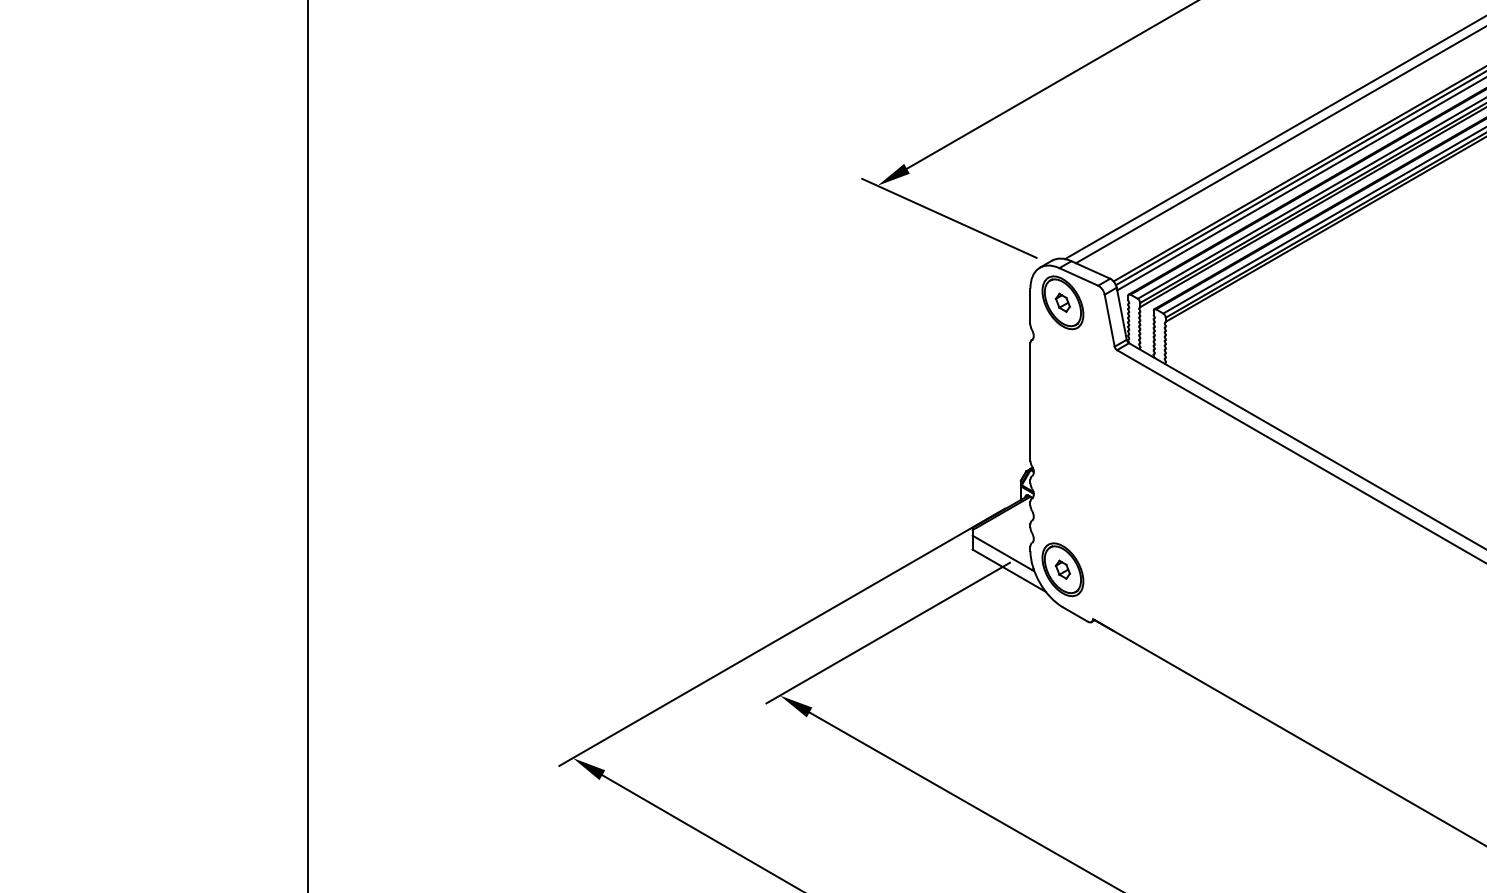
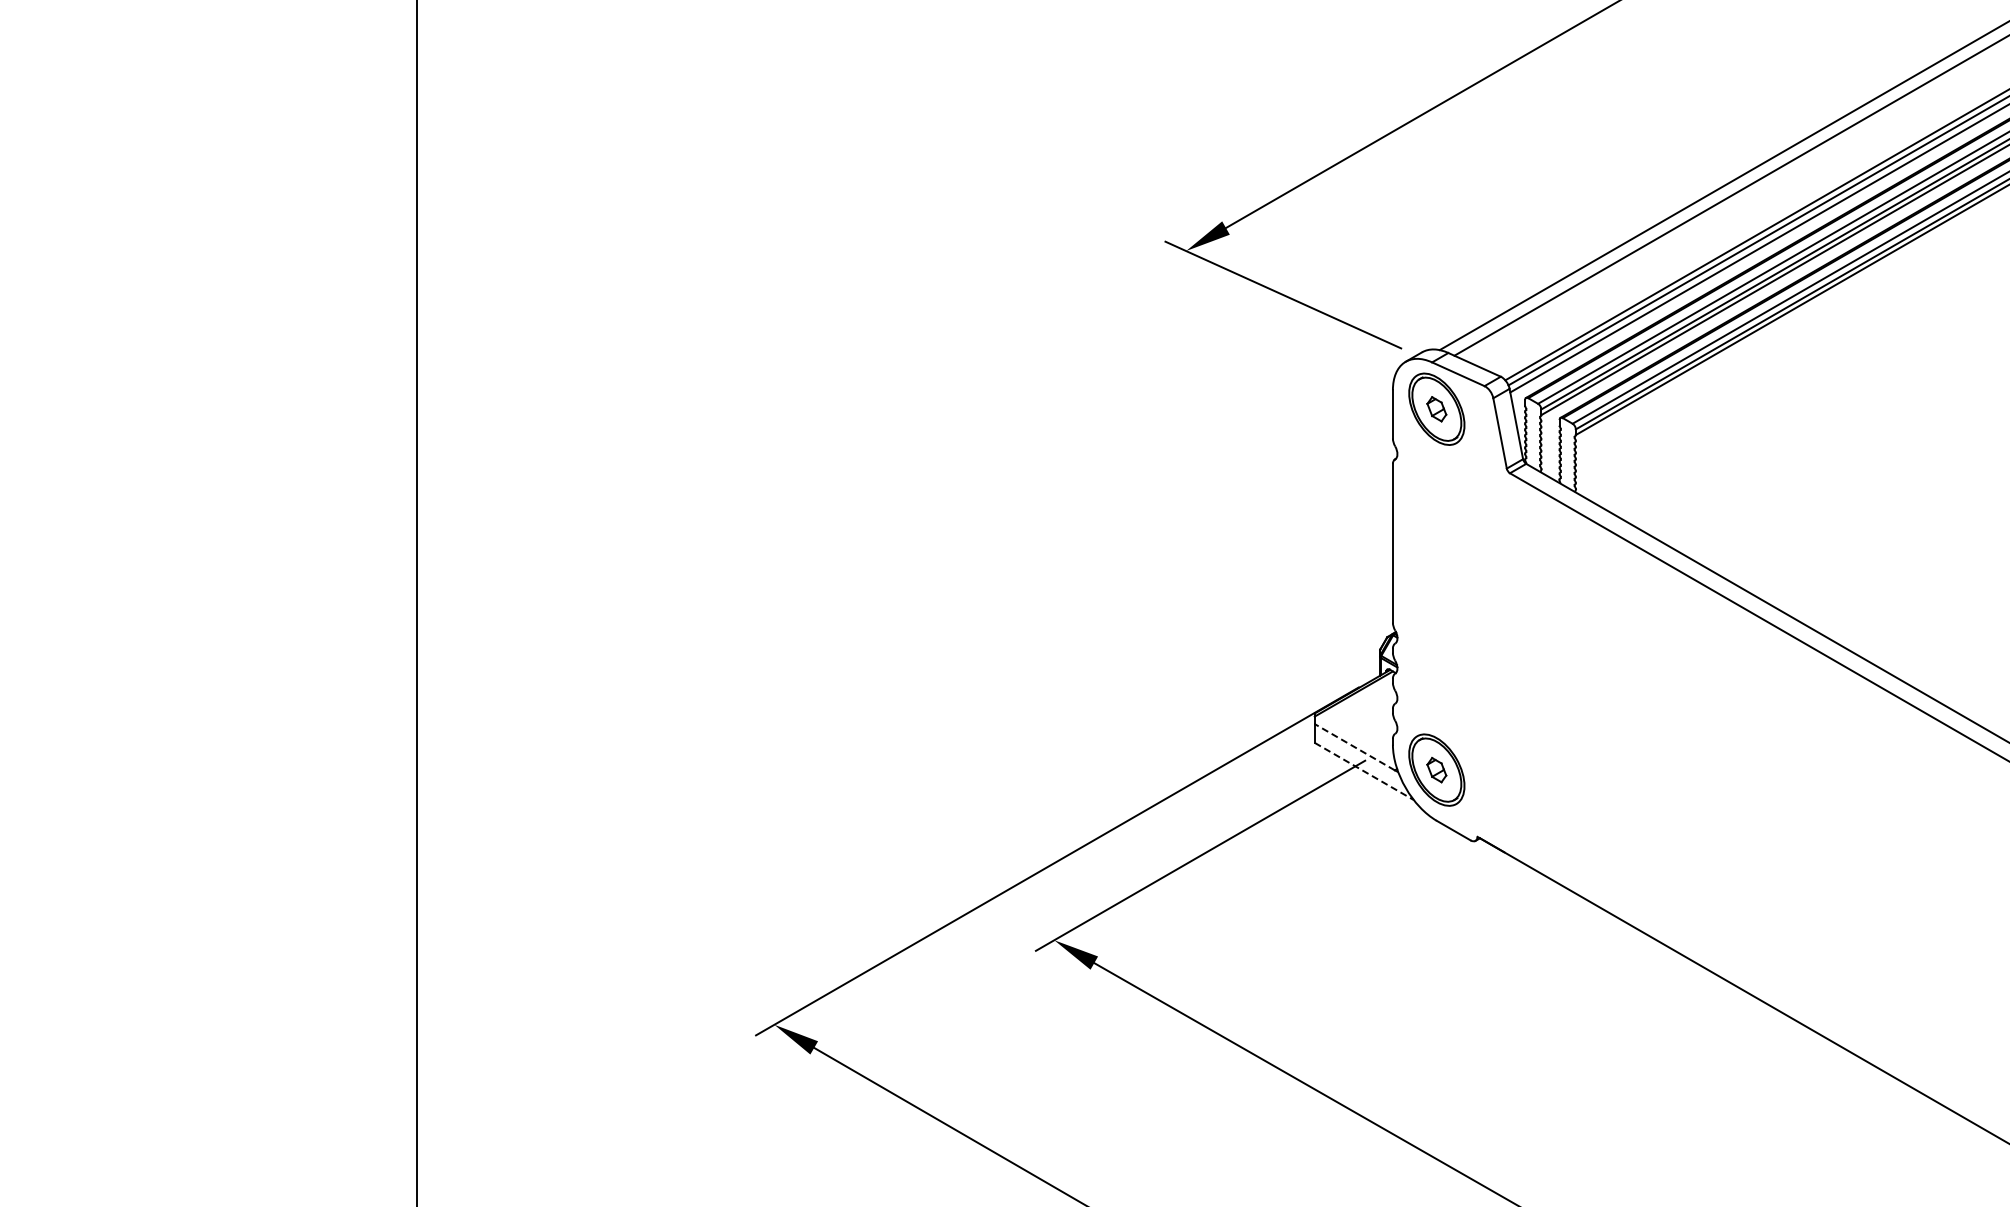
line: (1002, 552) -> (1354, 746), solid -> dashed
line: (1009, 570) -> (1364, 771), solid -> dashed

